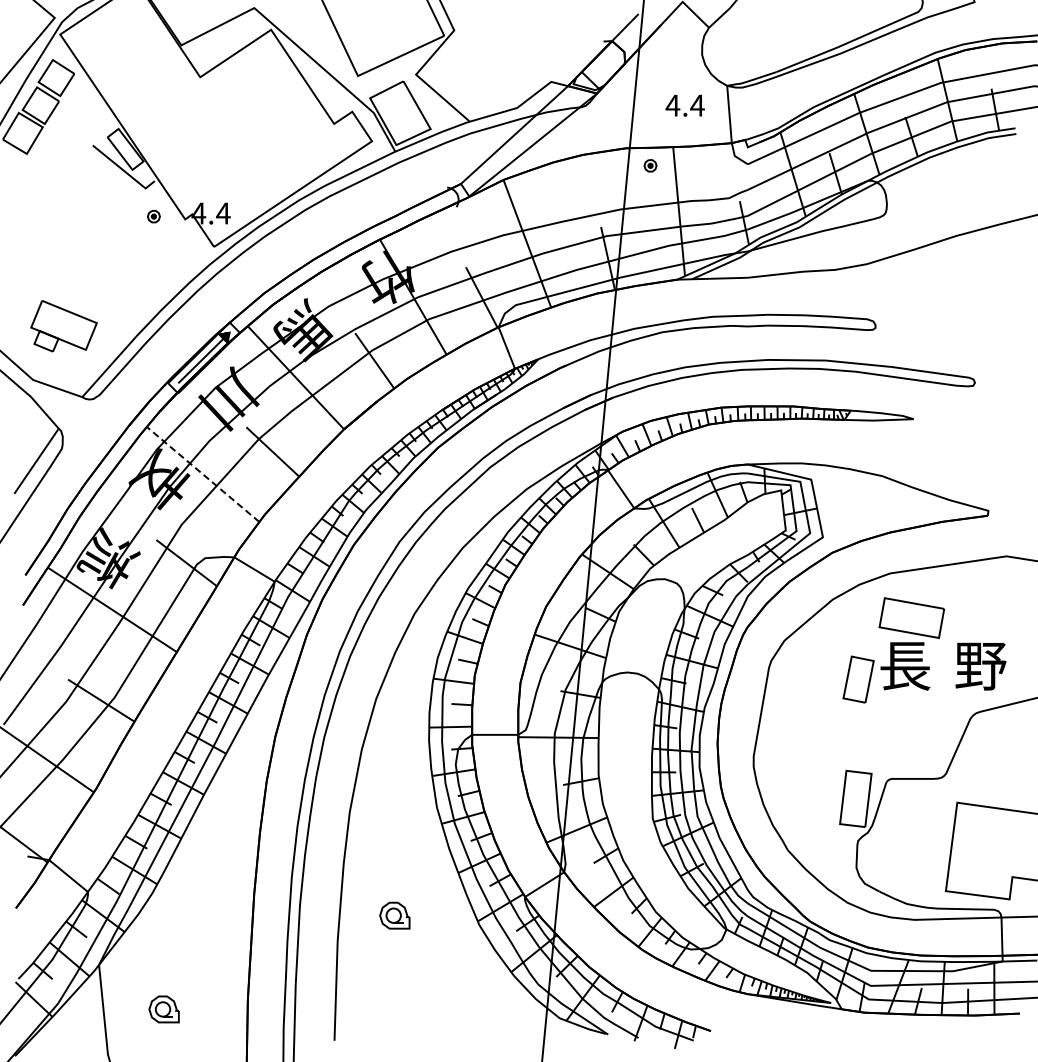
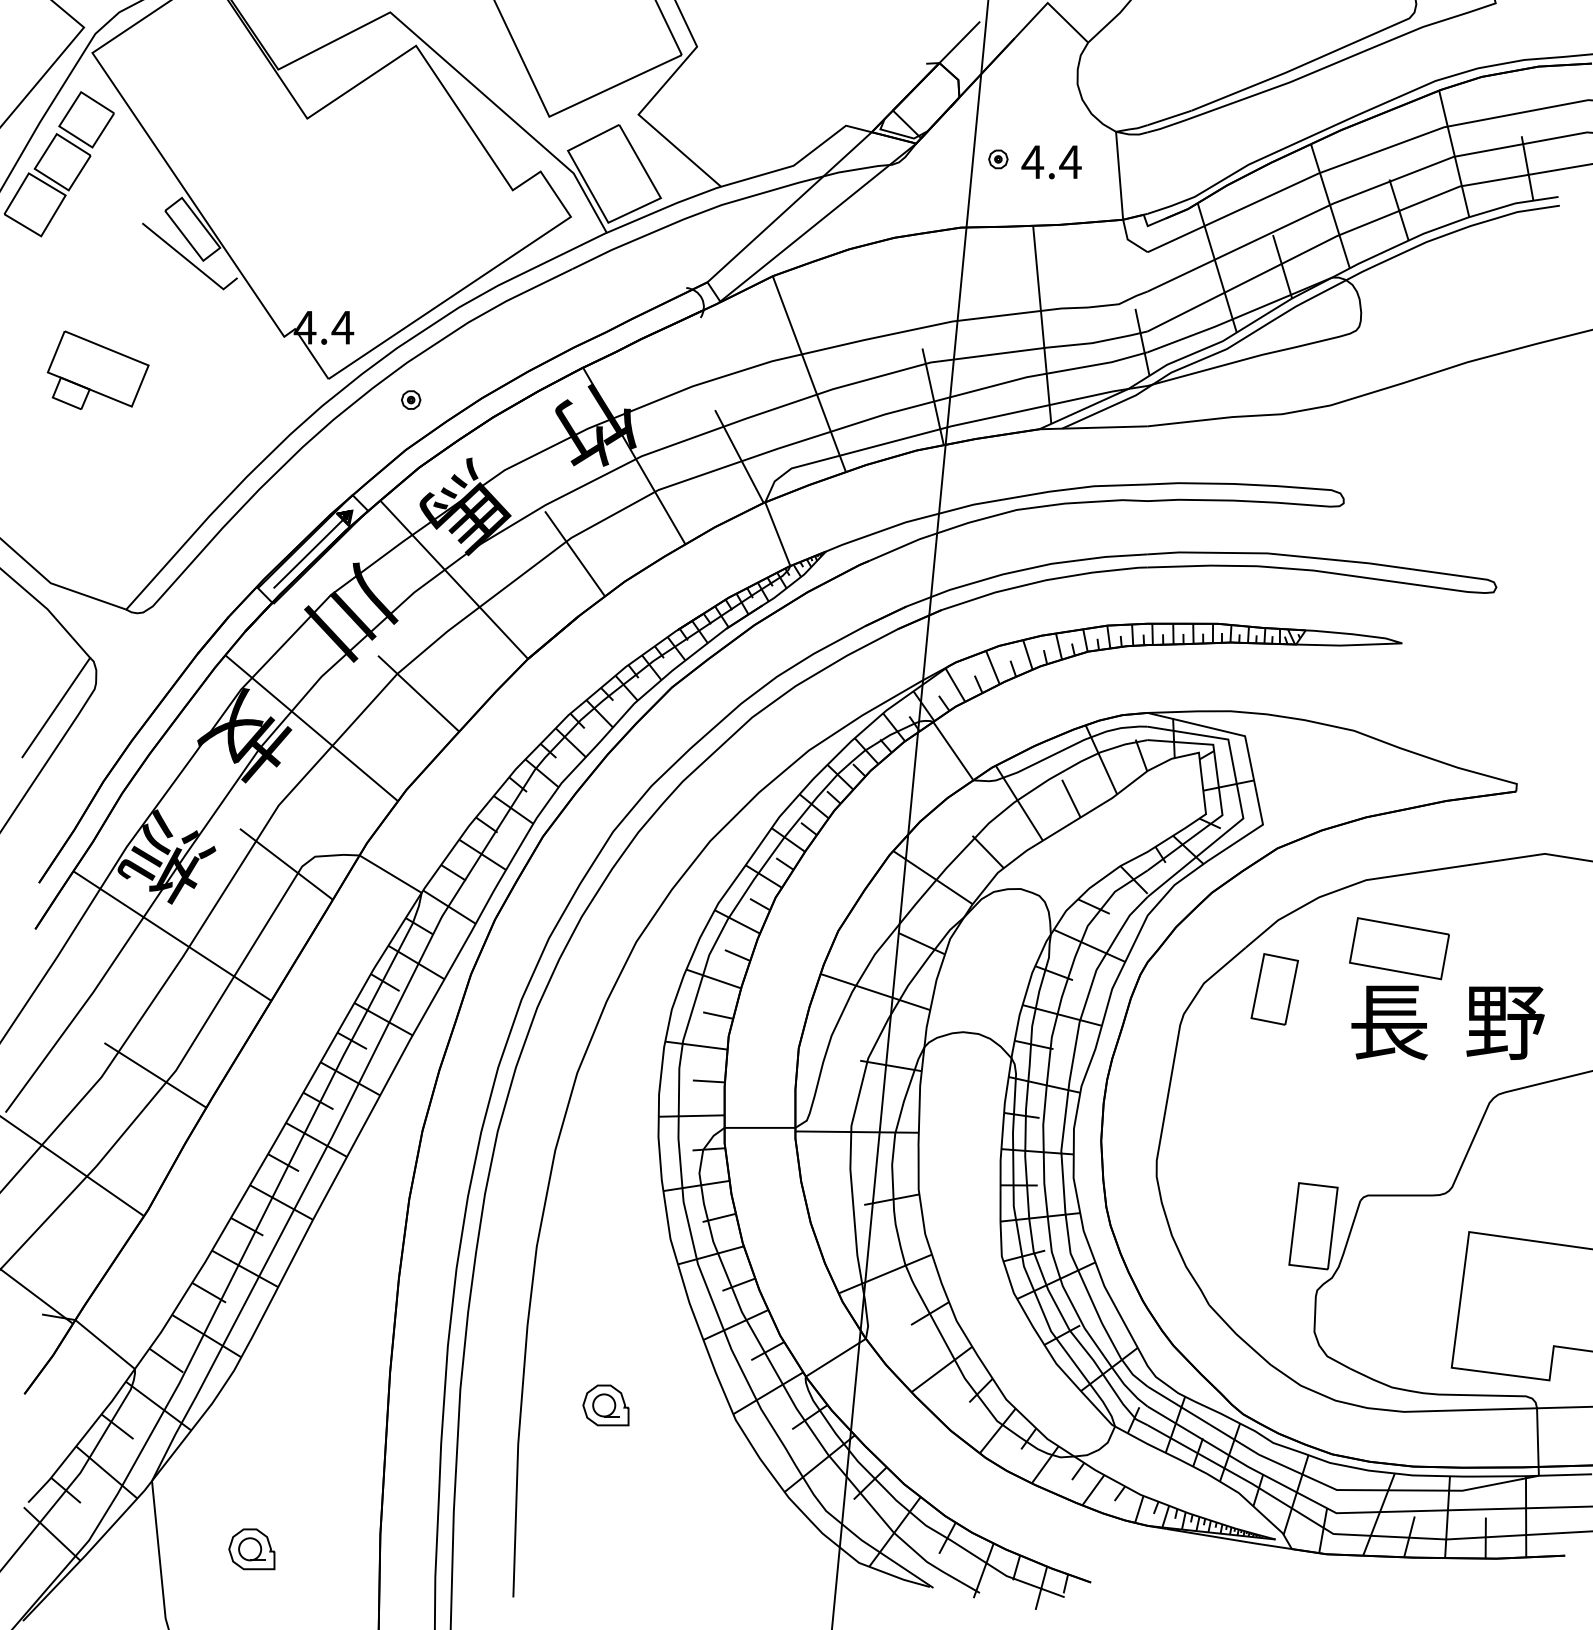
part: (650, 165) -> (998, 158), moved
part: (153, 216) -> (410, 399), moved
part: (63, 326) -> (97, 370), moved
line: (203, 474) -> (312, 728), dashed -> solid
part: (858, 679) -> (1274, 989), moved

